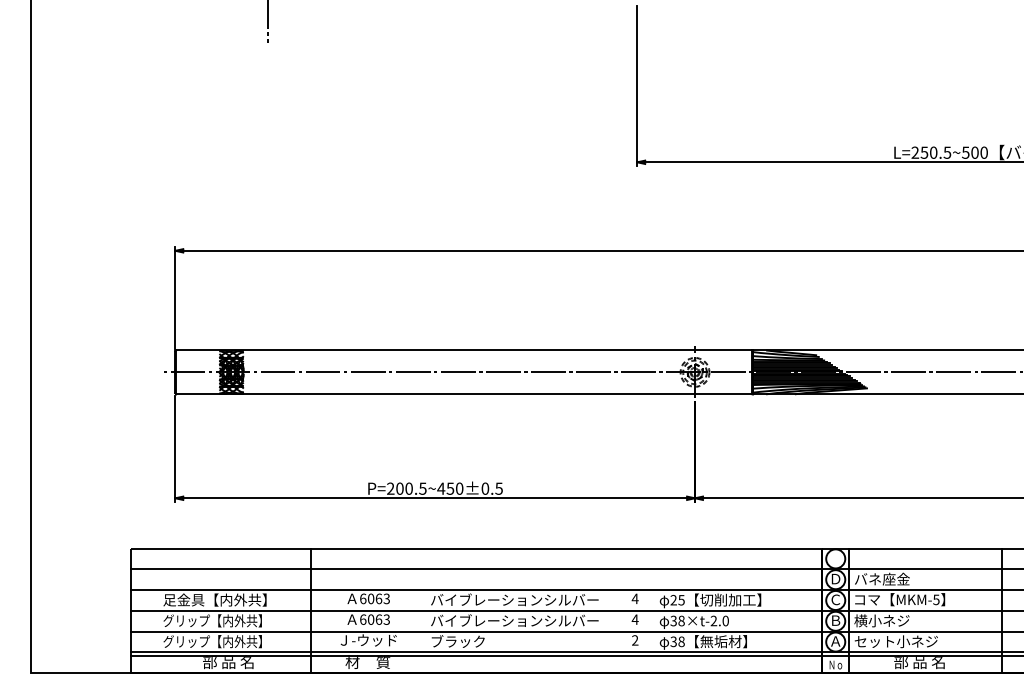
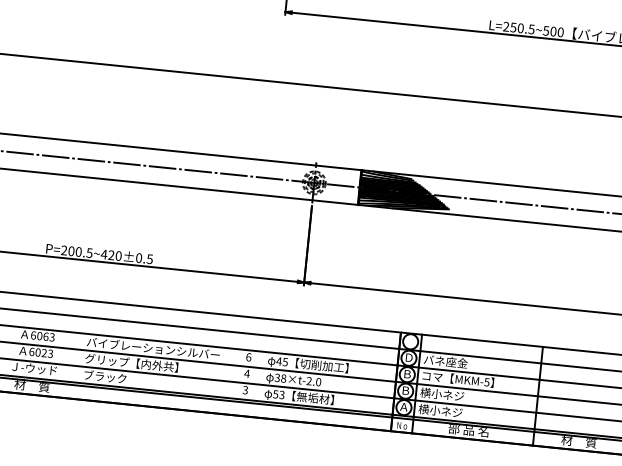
text: (450, 488) -> (111, 255), P=200.5~450±0.5 -> P=200.5~420±0.5
text: (634, 598) -> (248, 356), 4 -> 6
text: (673, 599) -> (279, 360), 25 -> 45
text: (835, 599) -> (407, 373), Ｃ -> Ｂ
text: (378, 619) -> (44, 353), 6063 -> 6023
text: (514, 620) -> (151, 364), バイブレーションシルバー -> グリップ【内外共】
text: (635, 640) -> (245, 390), 2 -> 3
text: (677, 641) -> (278, 394), 38 -> 53
text: (895, 641) -> (451, 411), セット小ネジ -> 横小ネジ

